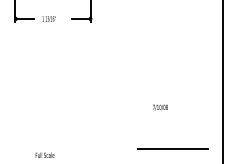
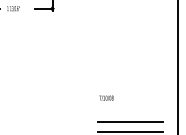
text: (160, 107) -> (106, 98), moved
line: (172, 138) -> (130, 121), added

